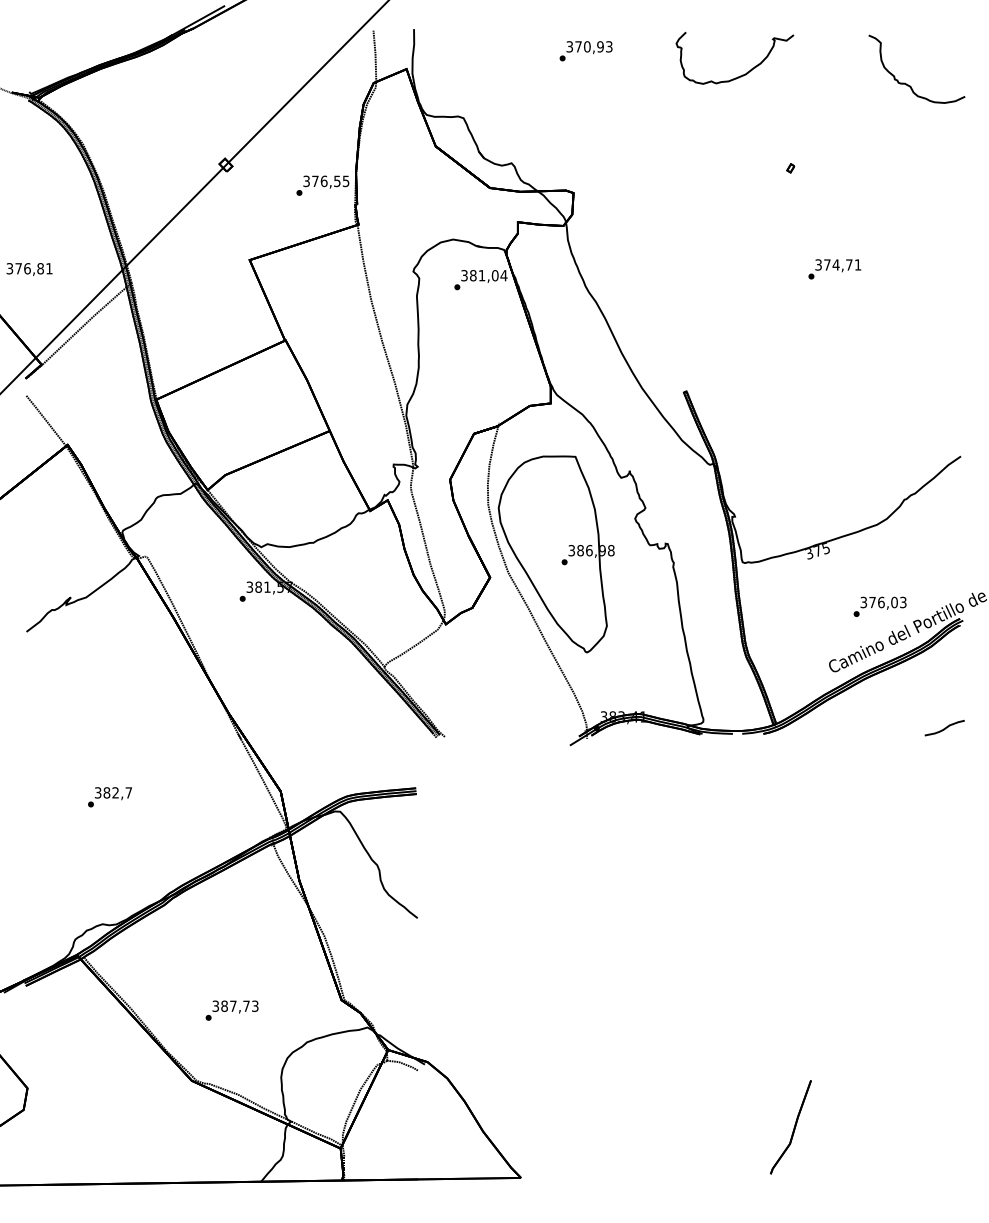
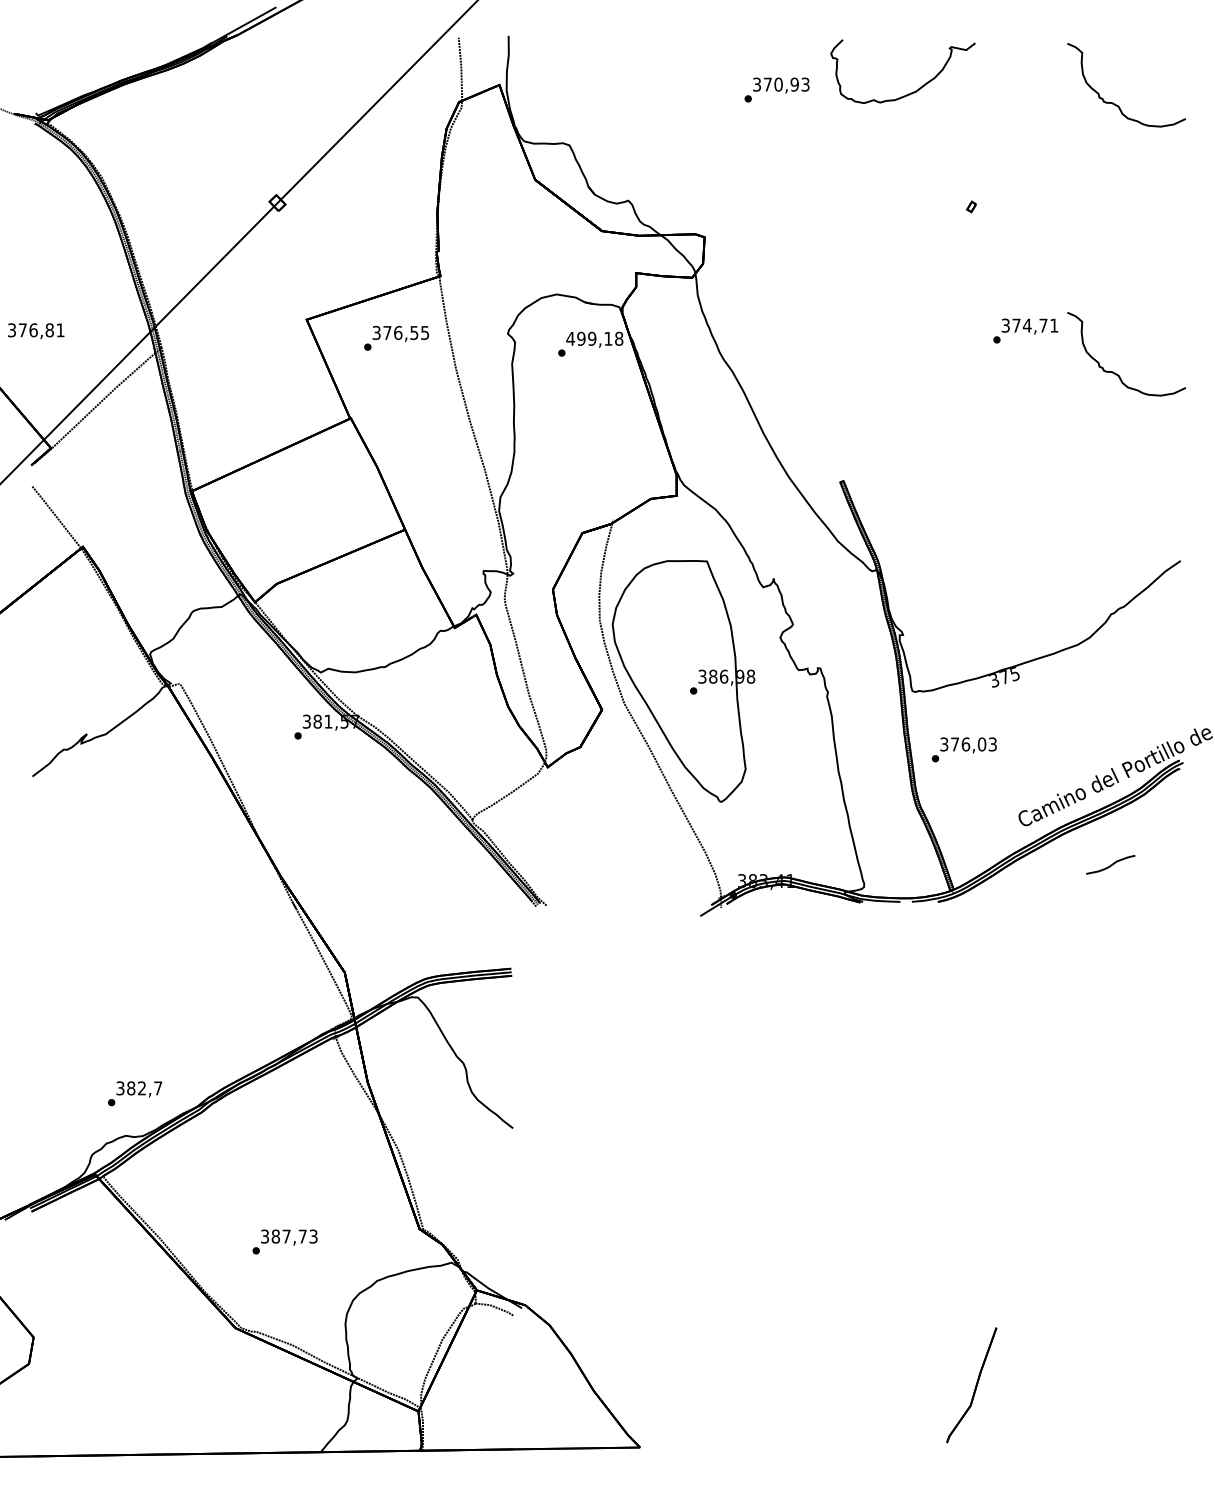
text: (585, 50) -> (776, 89), moved
text: (322, 185) -> (396, 337), moved
text: (483, 275) -> (594, 338), 381,04 -> 499,18
curve: (907, 303) -> (1115, 372), added
text: (879, 606) -> (963, 749), moved
curve: (944, 727) -> (1110, 864), moved
text: (110, 797) -> (135, 1093), moved

